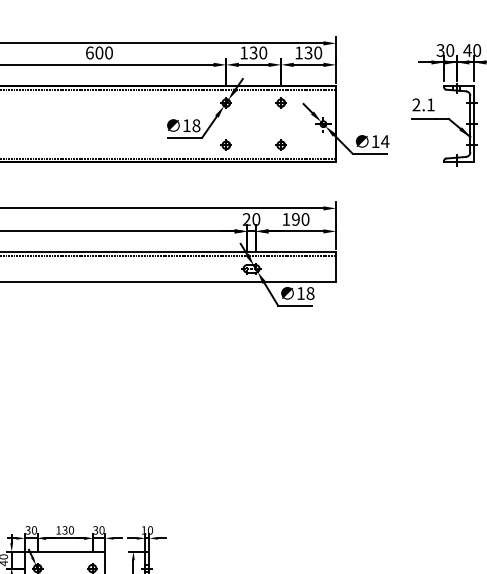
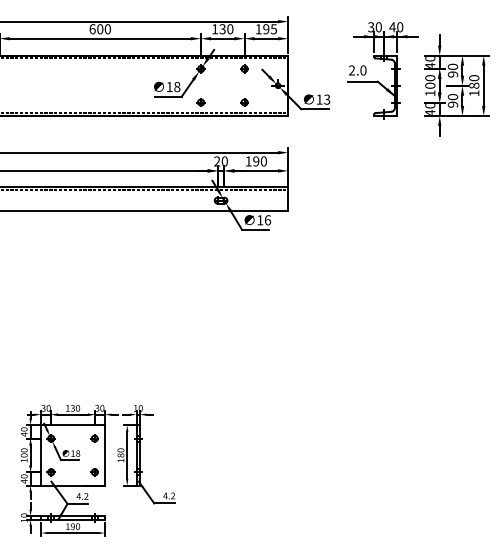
text: (313, 53) -> (270, 29), 130 -> 195
text: (430, 104) -> (363, 70), .1 -> .0
text: (384, 141) -> (326, 99), 14 -> 13
text: (310, 293) -> (267, 220), 18 -> 16

